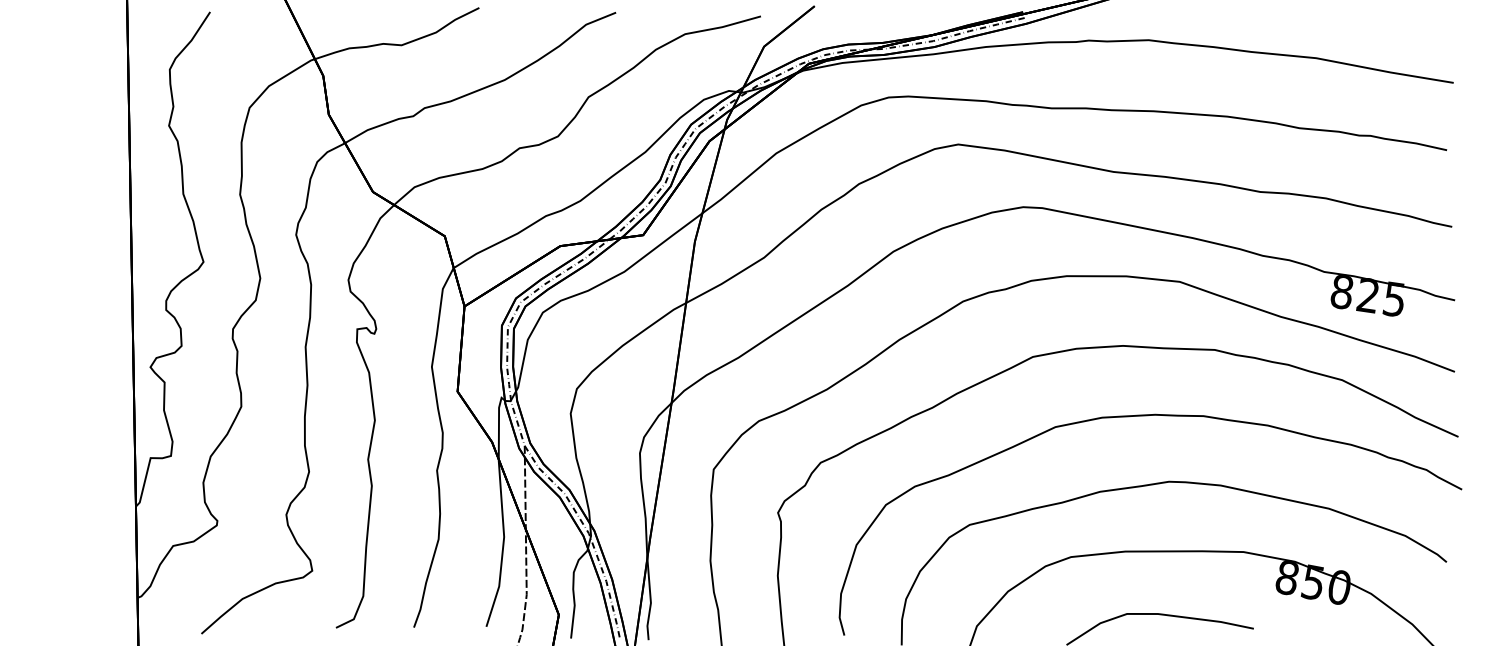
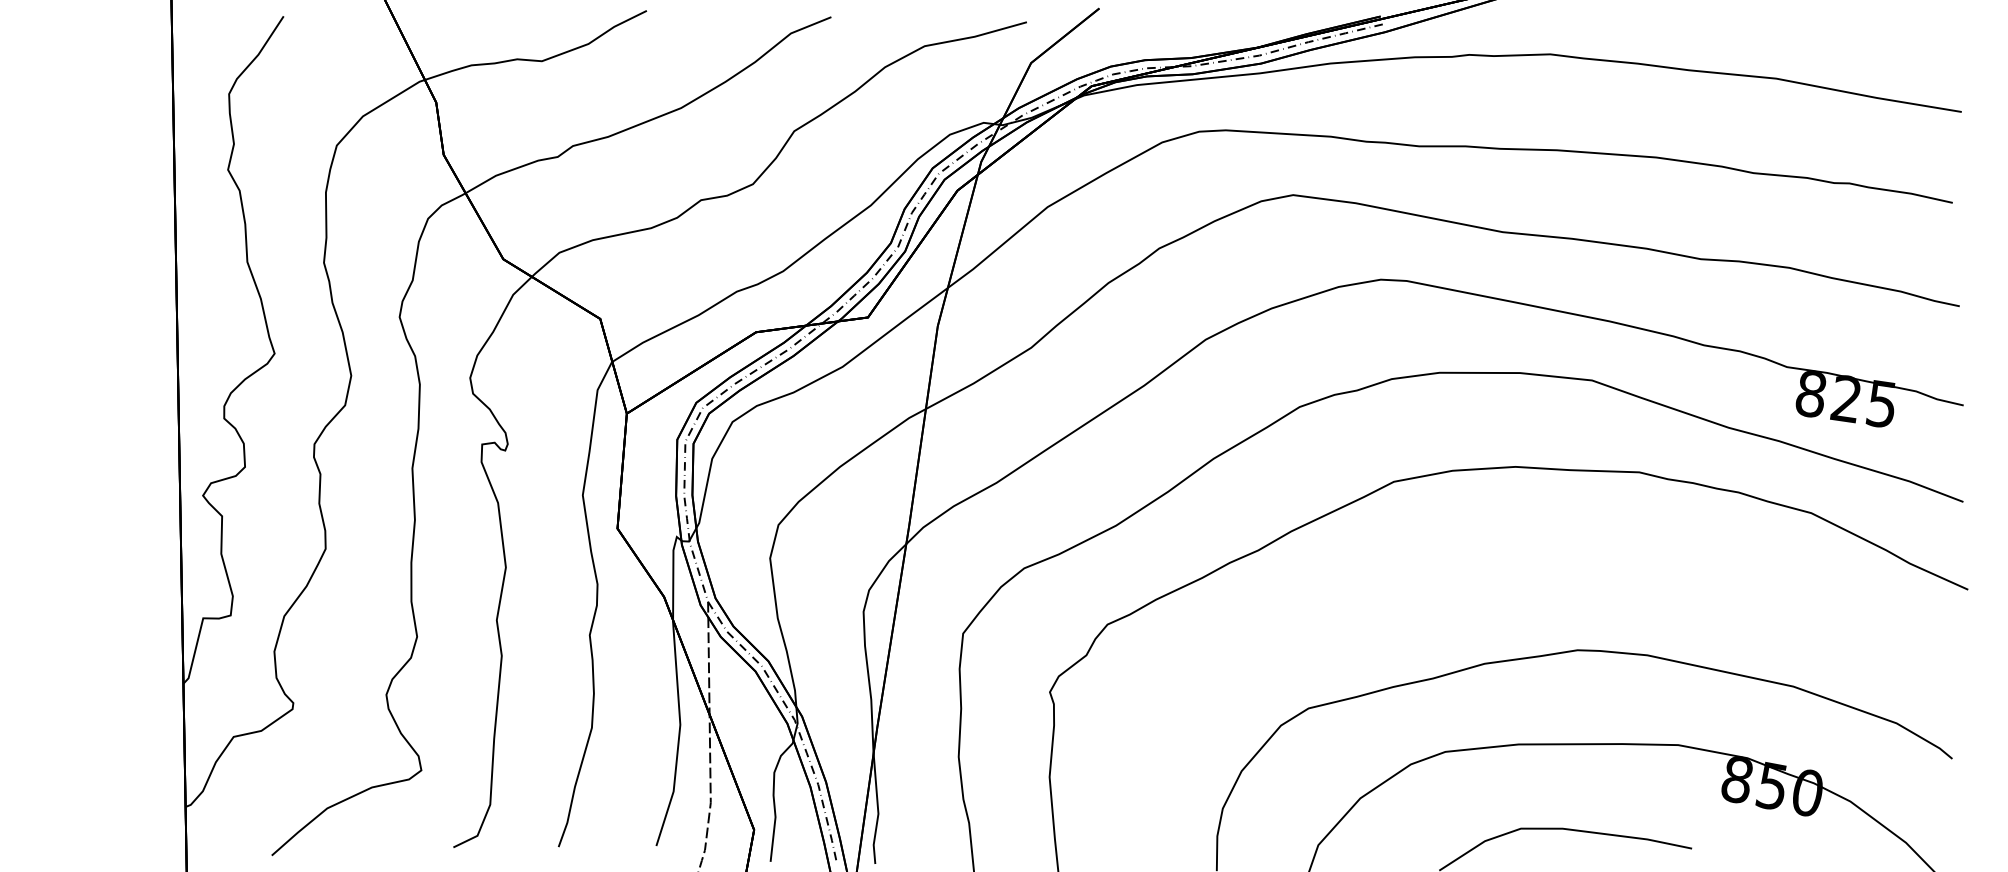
curve: (1150, 415) -> (1552, 561), removed

